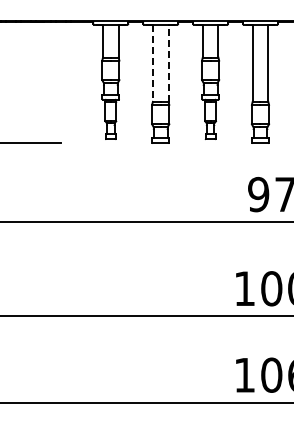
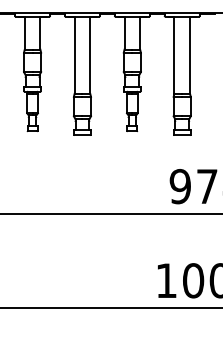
line: (152, 63) -> (74, 55), dashed -> solid
line: (168, 63) -> (90, 55), dashed -> solid

